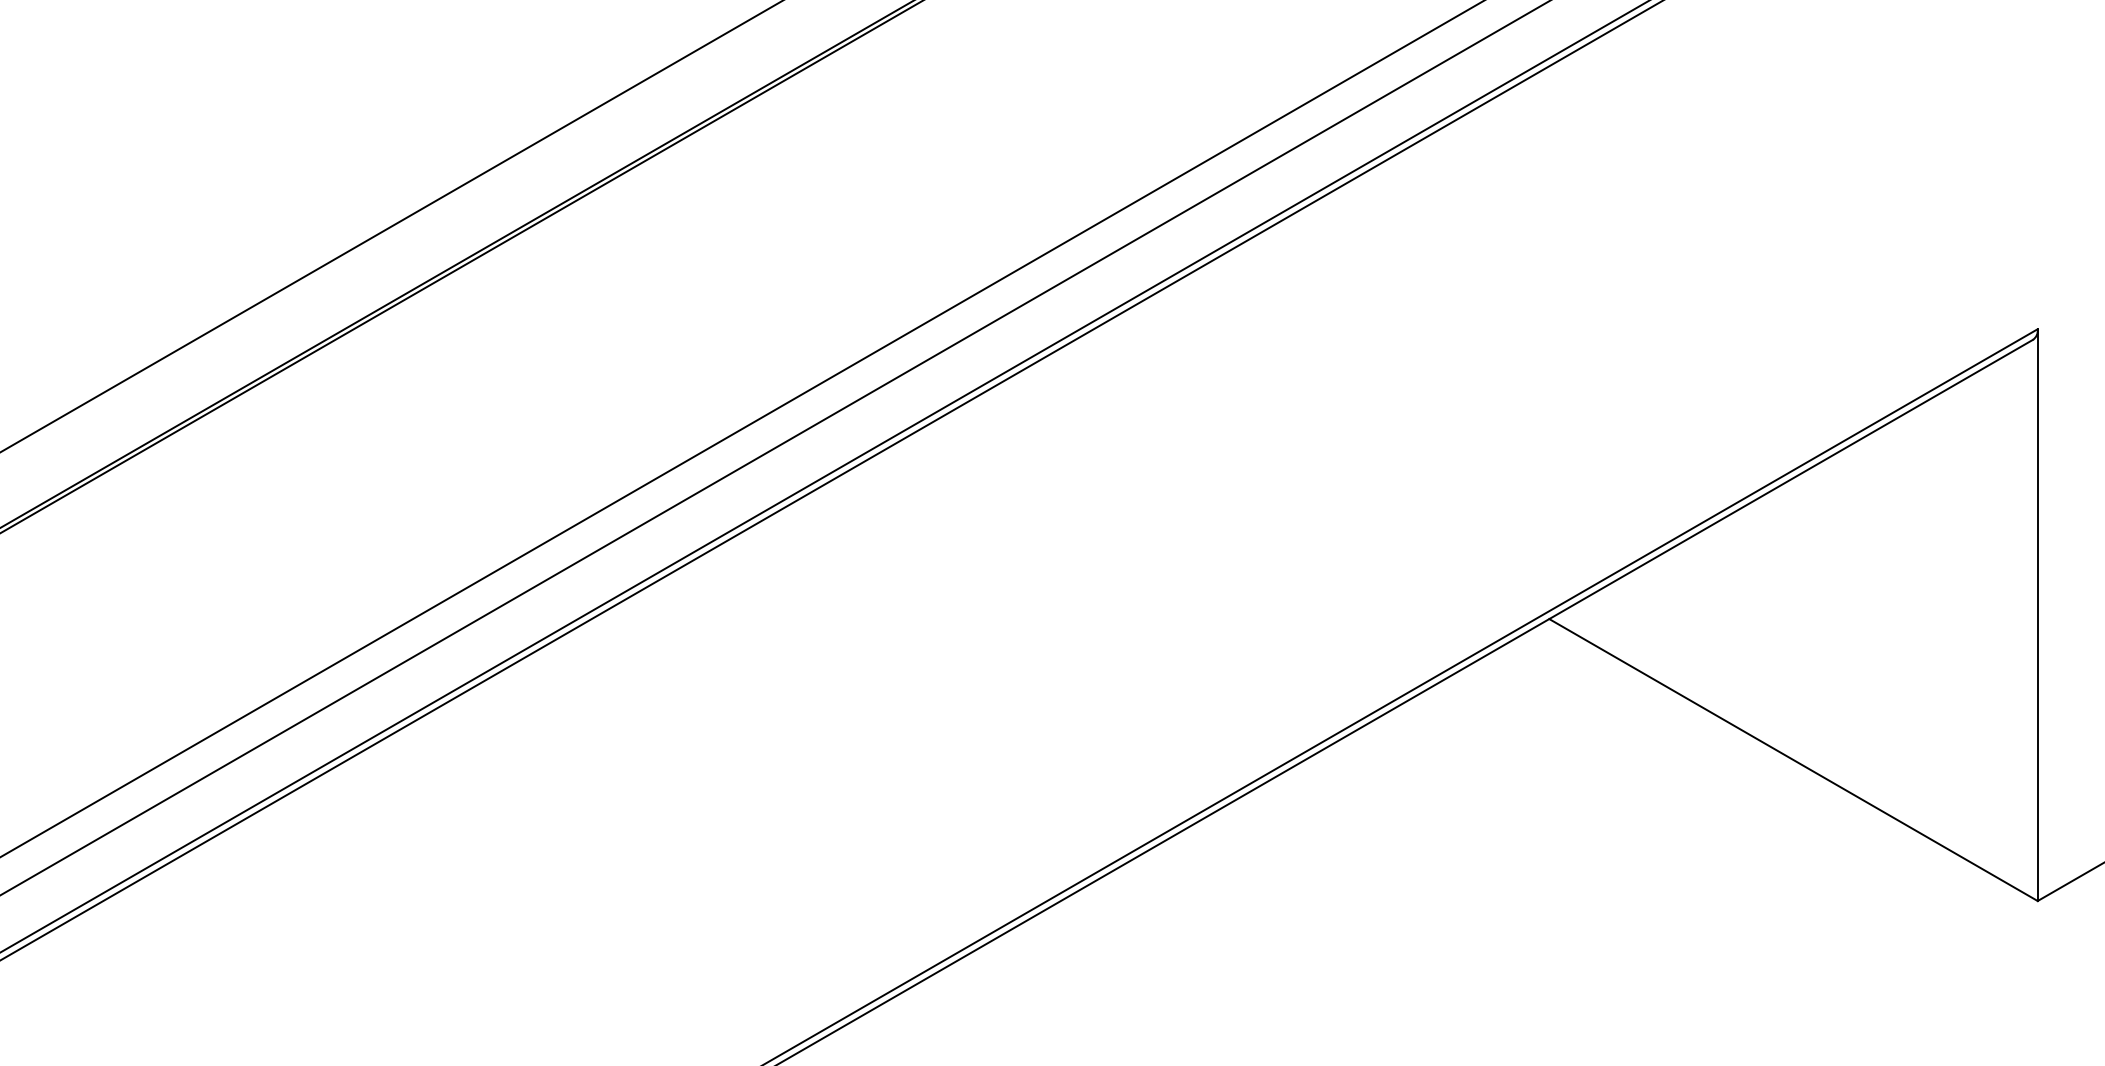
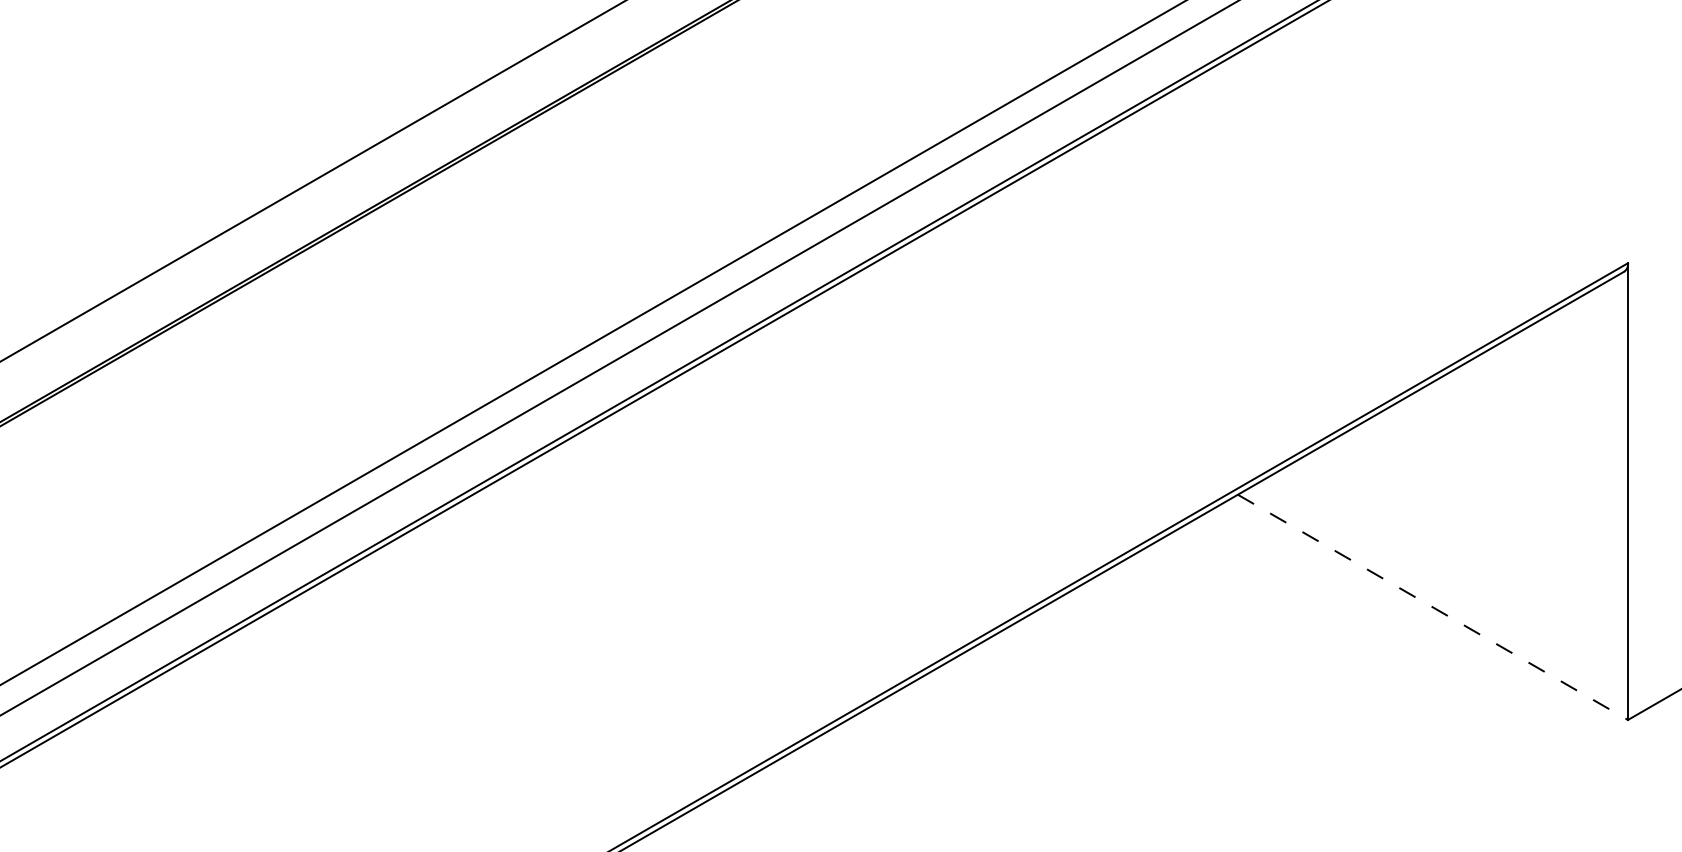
line: (1793, 760) -> (1432, 607), solid -> dashed

